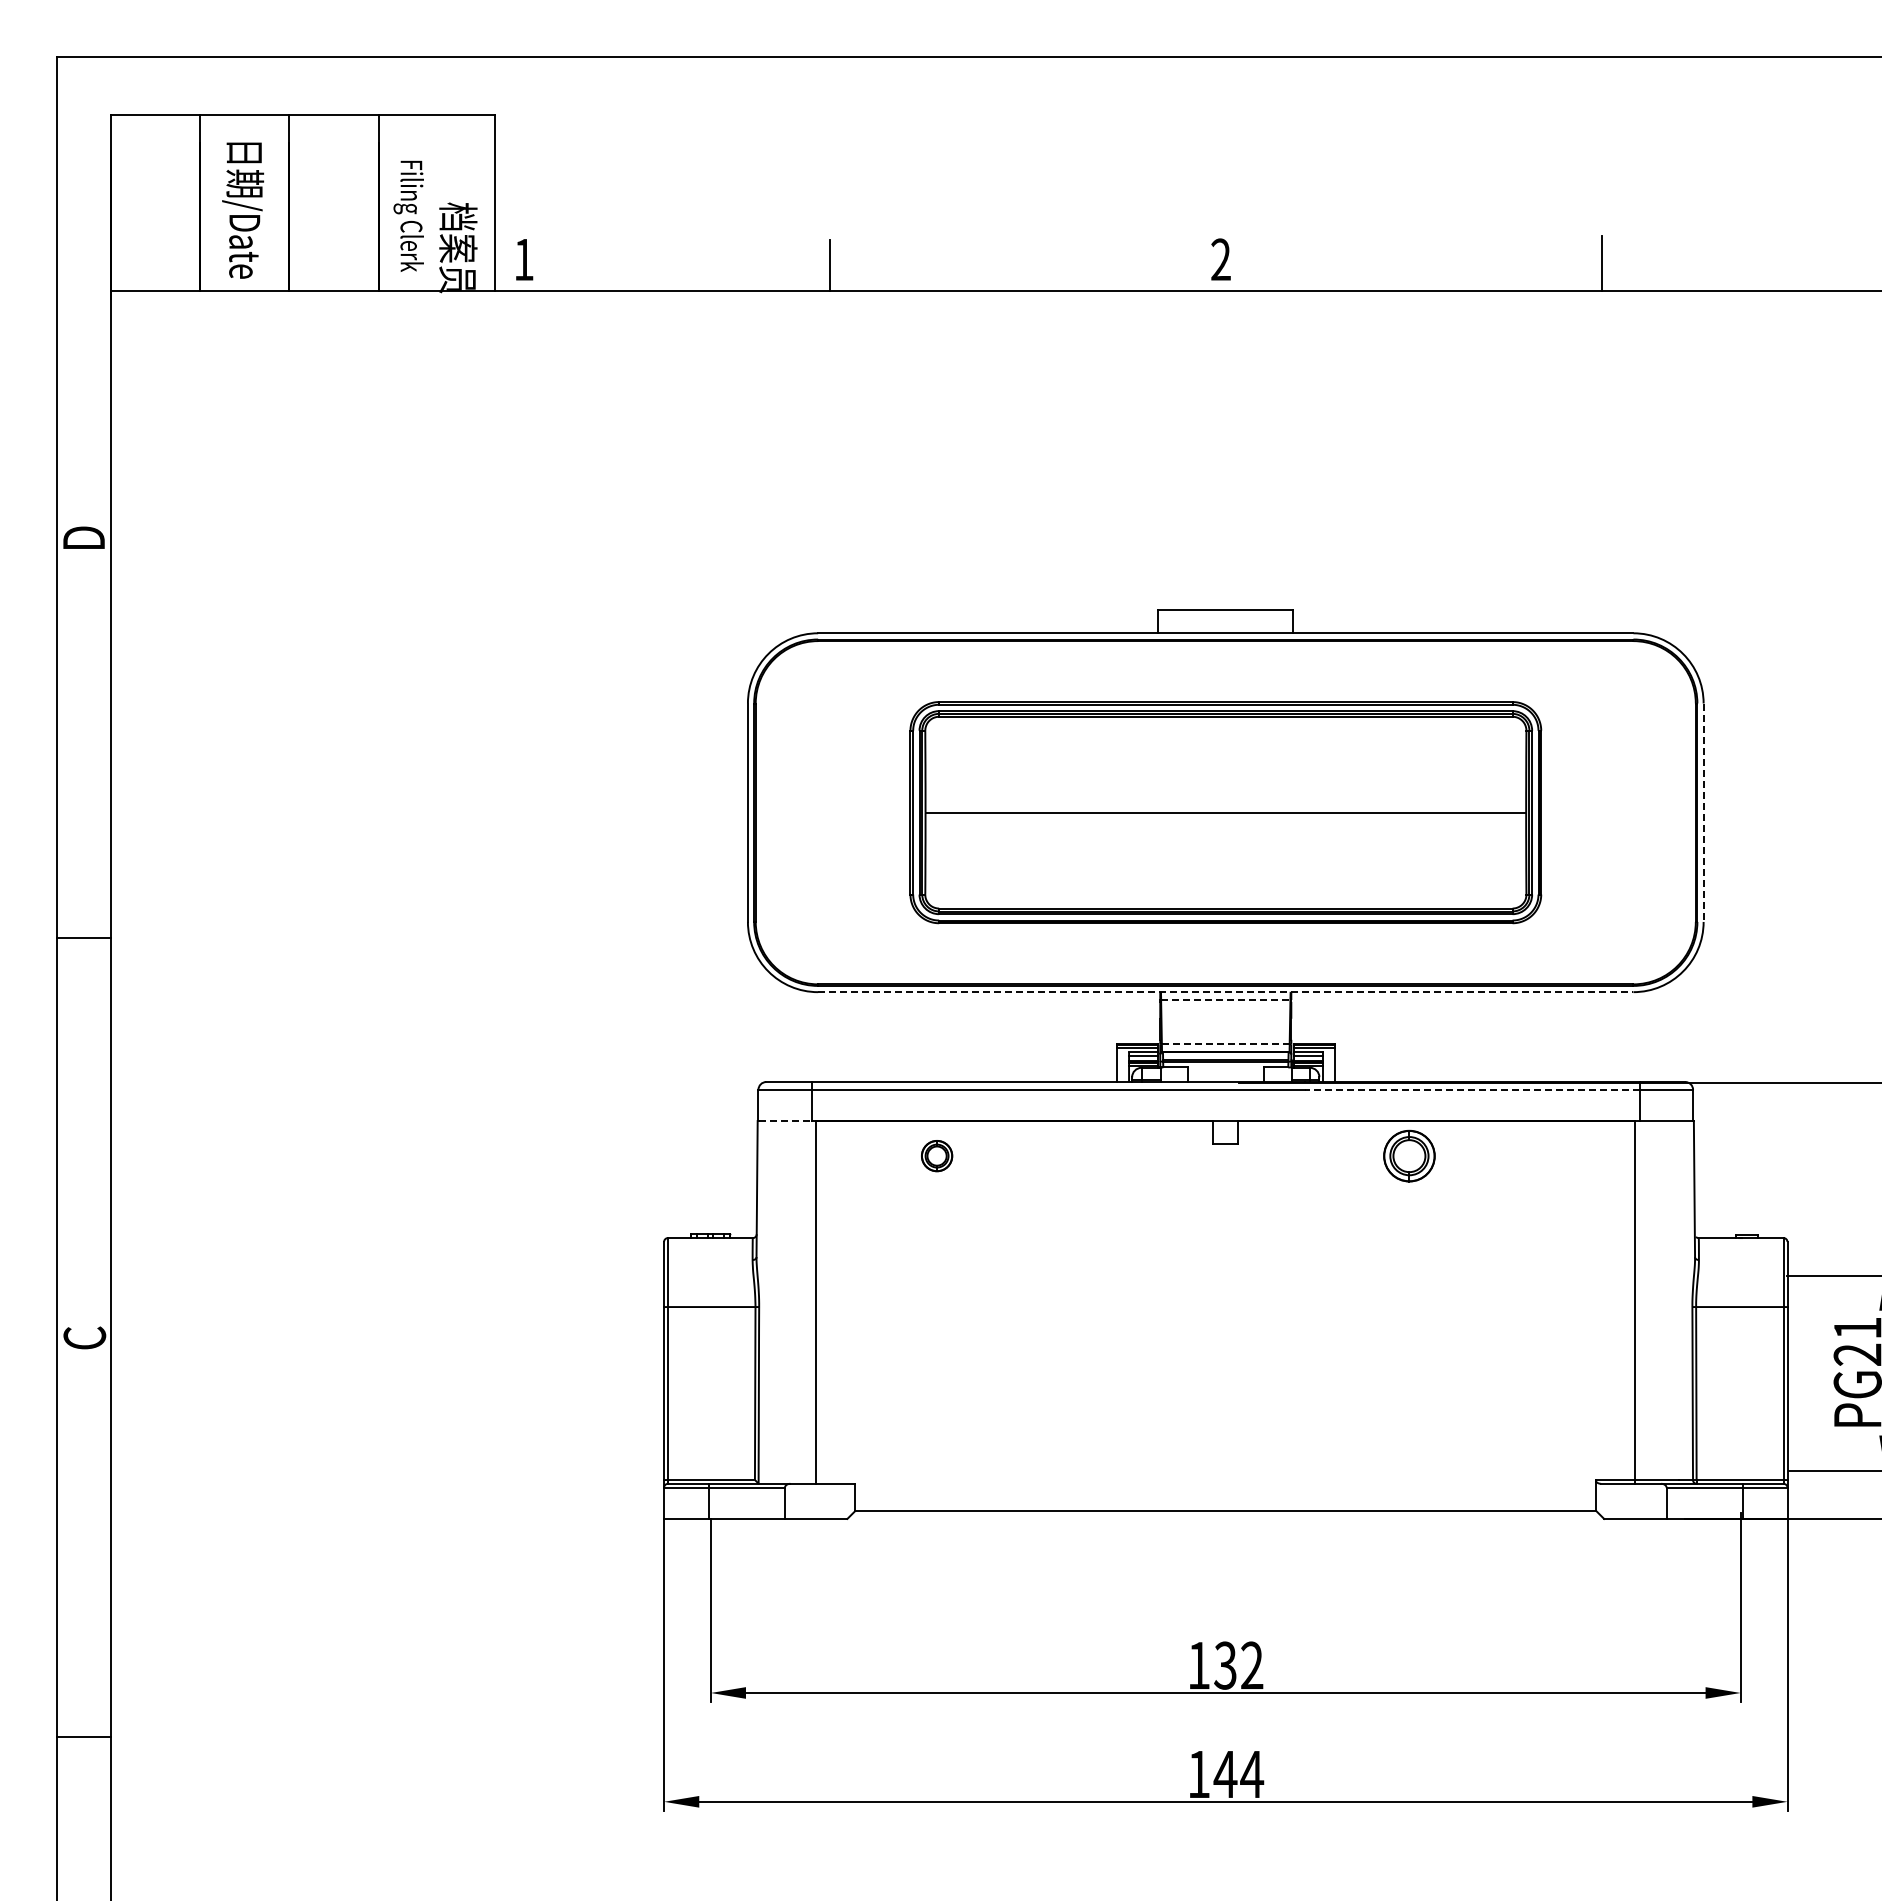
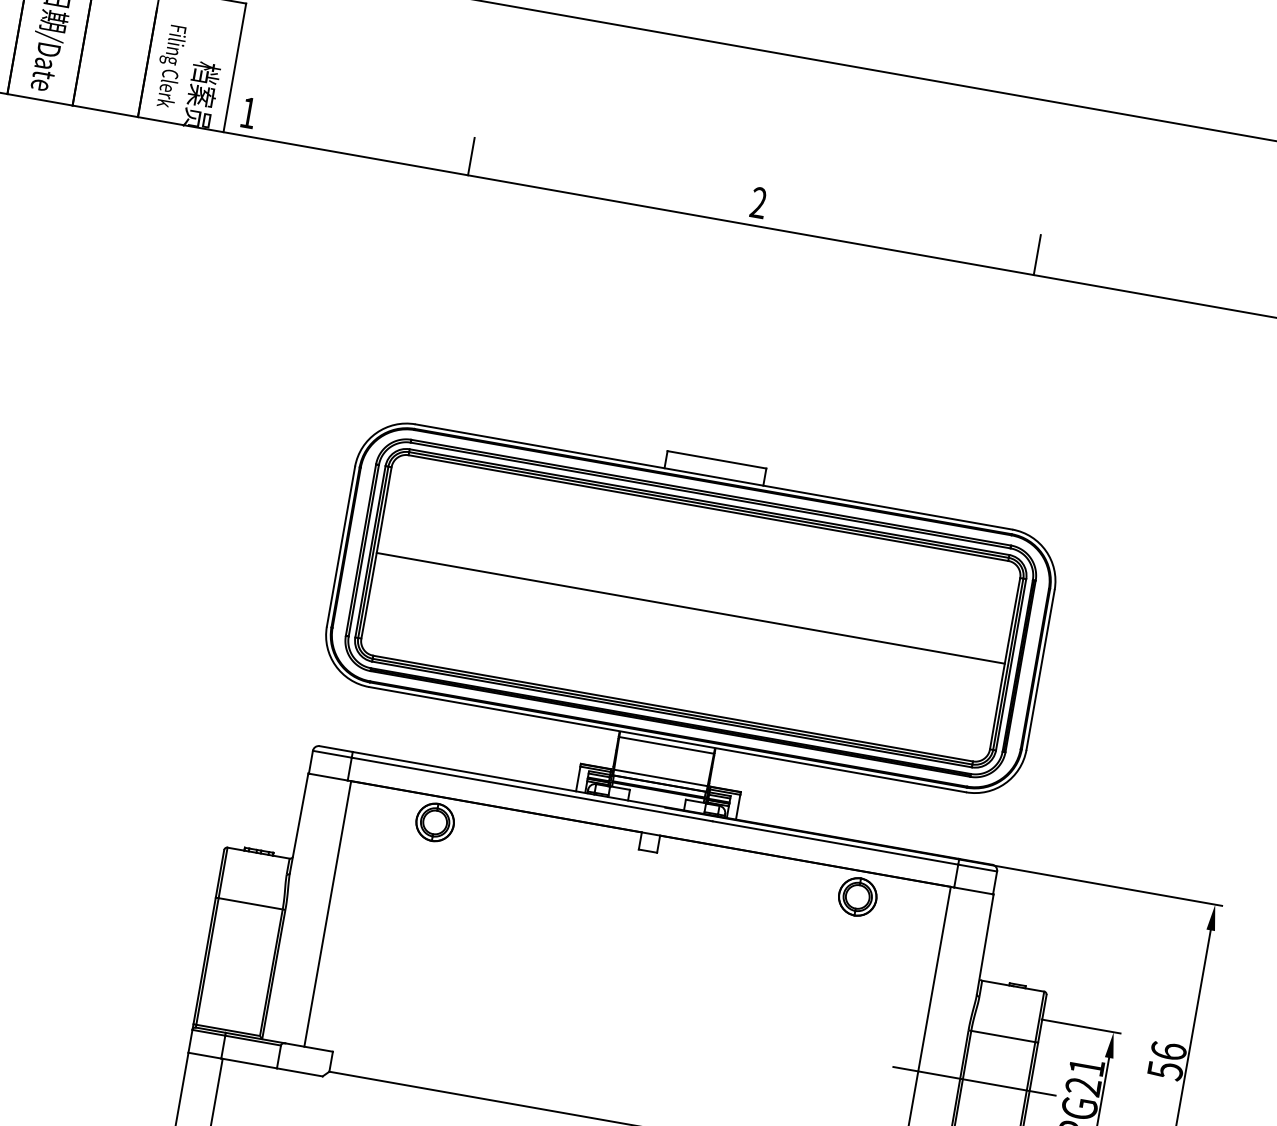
part: (1225, 812) -> (690, 608), size x1.43
line: (1703, 813) -> (1040, 670), dashed -> solid
line: (1225, 992) -> (667, 739), dashed -> solid
line: (1225, 999) -> (666, 745), dashed -> solid
line: (1225, 1044) -> (660, 777), dashed -> solid
line: (1472, 1089) -> (835, 842), dashed -> solid
line: (785, 1121) -> (328, 777), dashed -> solid
part: (936, 1155) -> (434, 821), size x1.67
part: (1409, 1155) -> (857, 896), moved
line: (1711, 1373) -> (973, 1081), added

